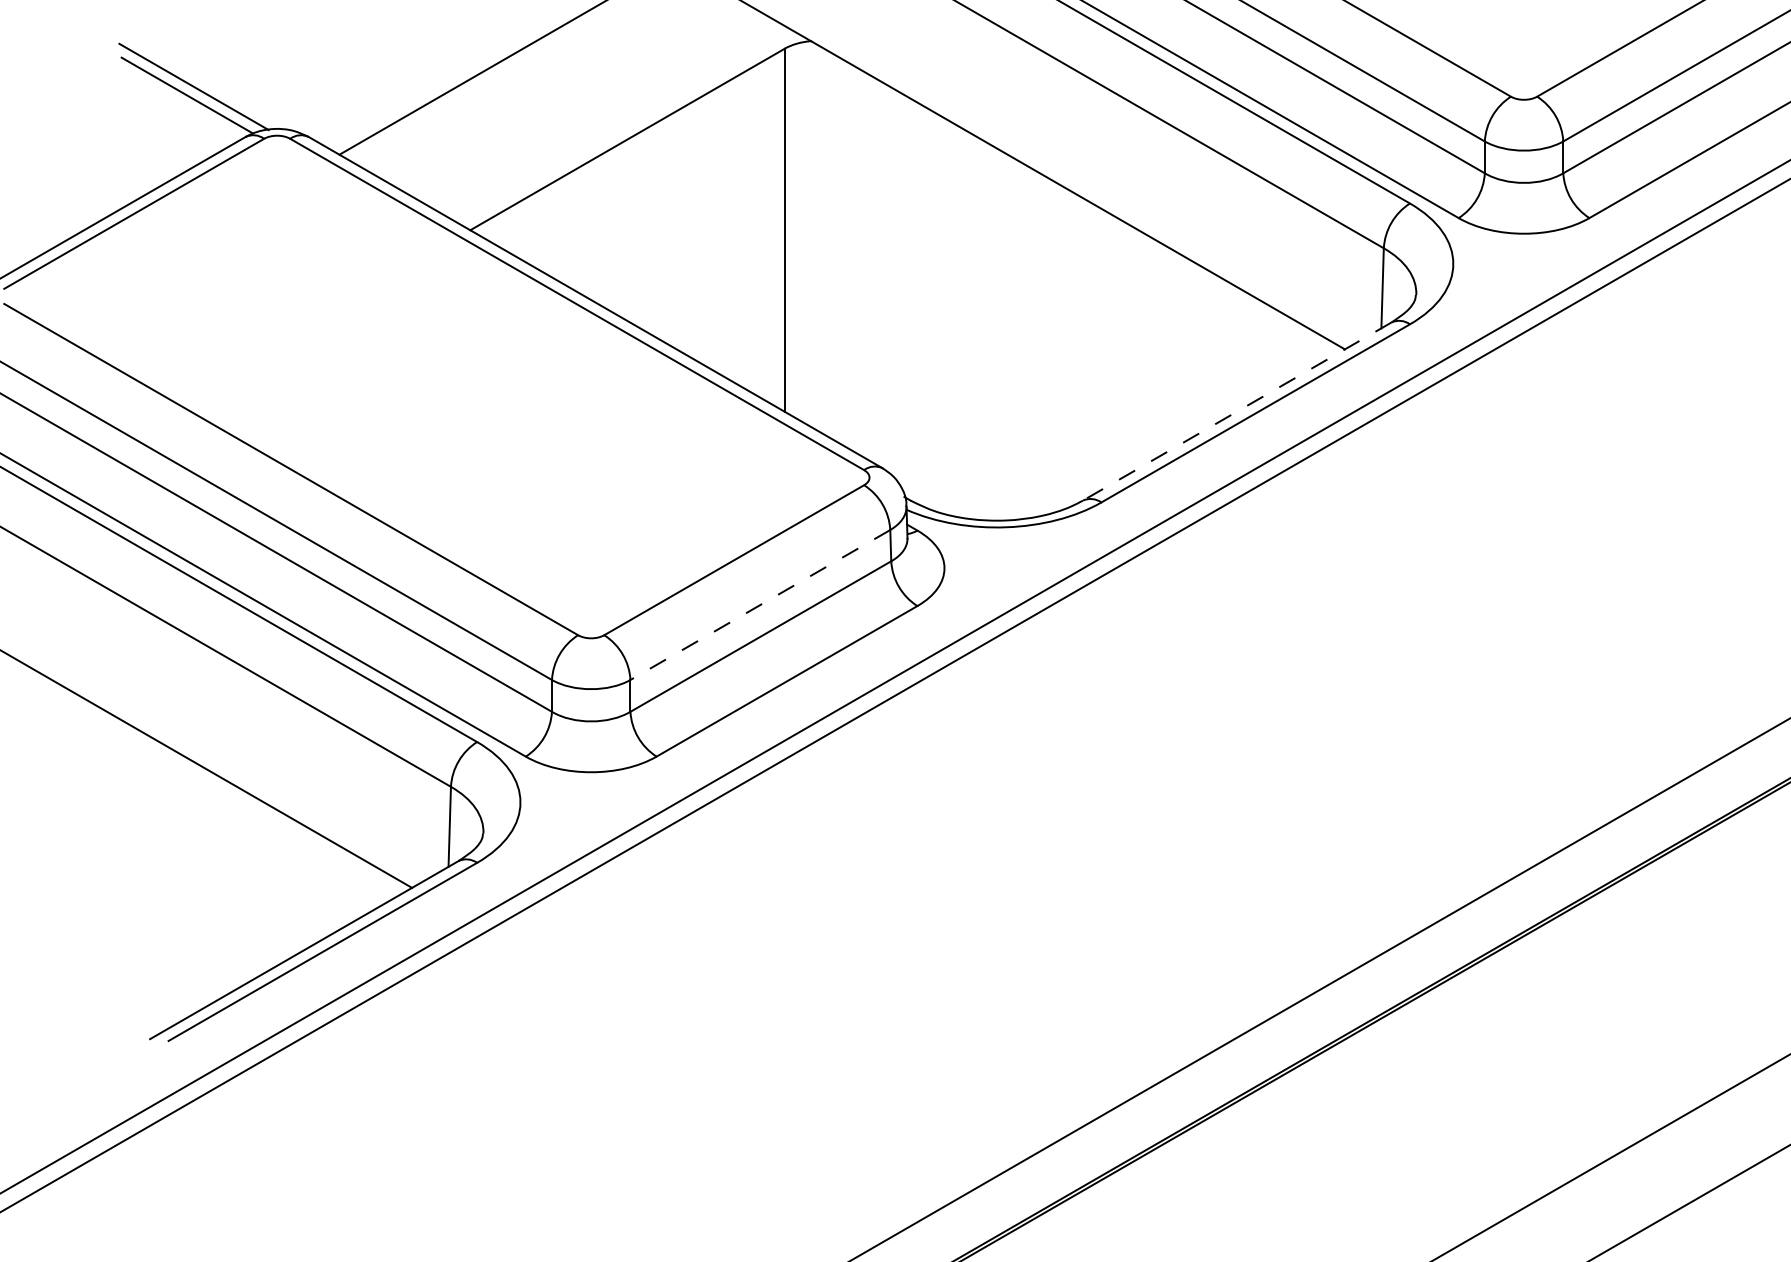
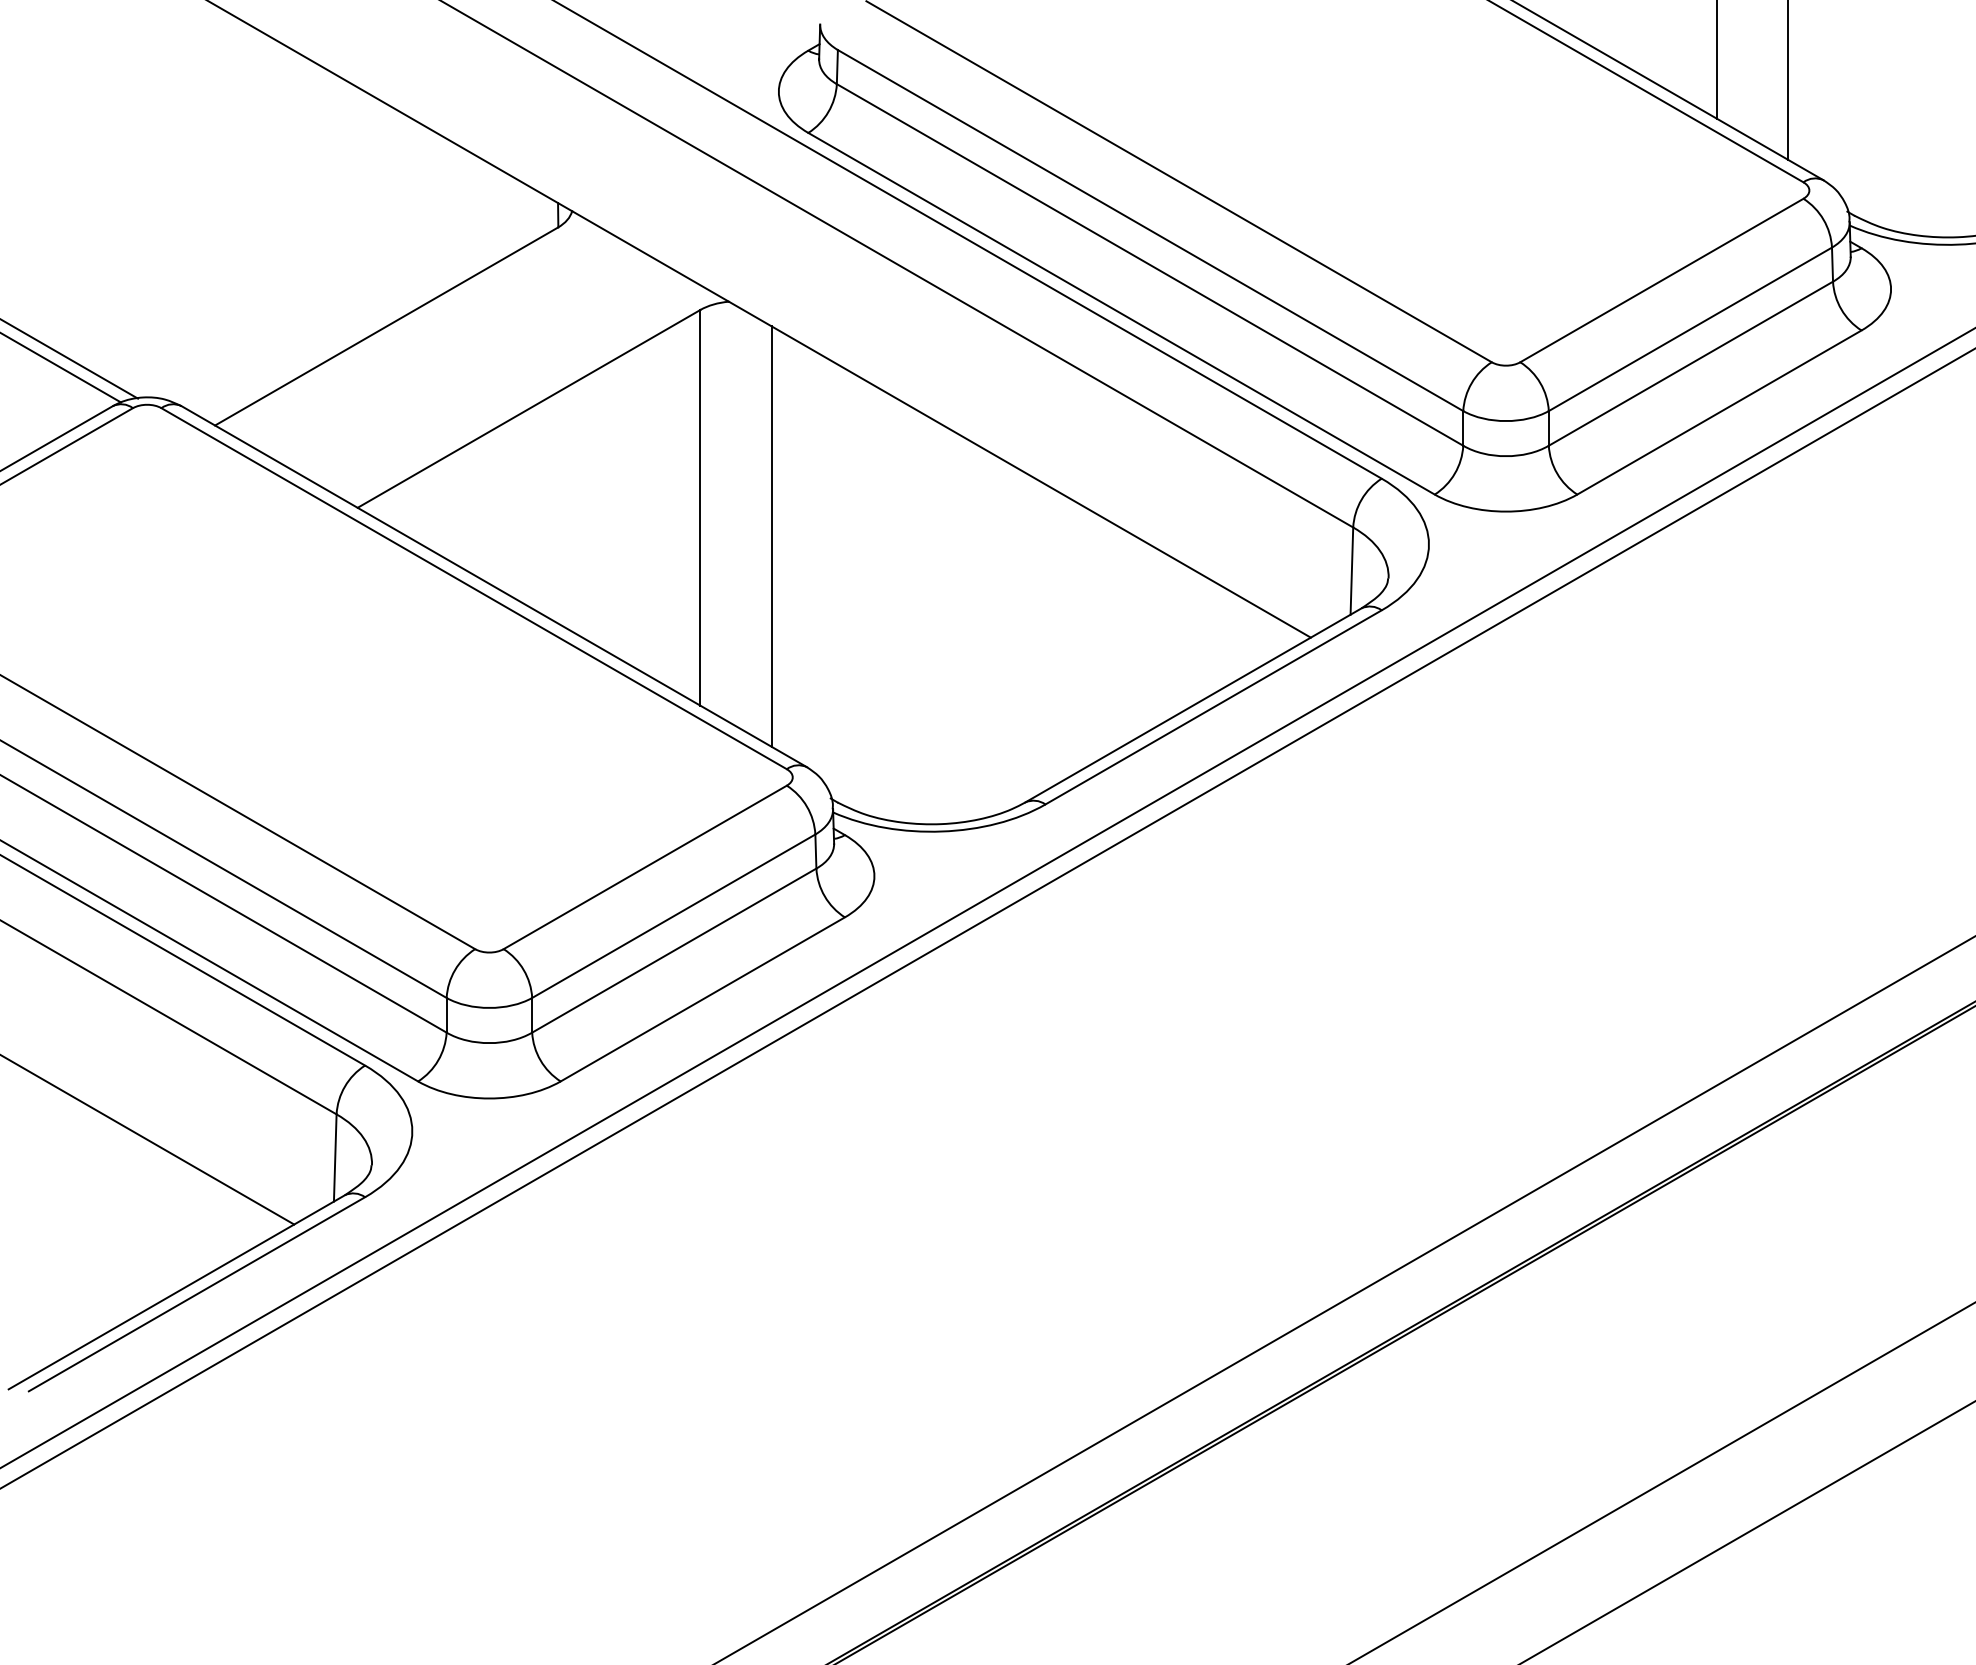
line: (850, 256) -> (771, 536), added
line: (1237, 411) -> (1193, 705), dashed -> solid
line: (760, 605) -> (673, 916), dashed -> solid

